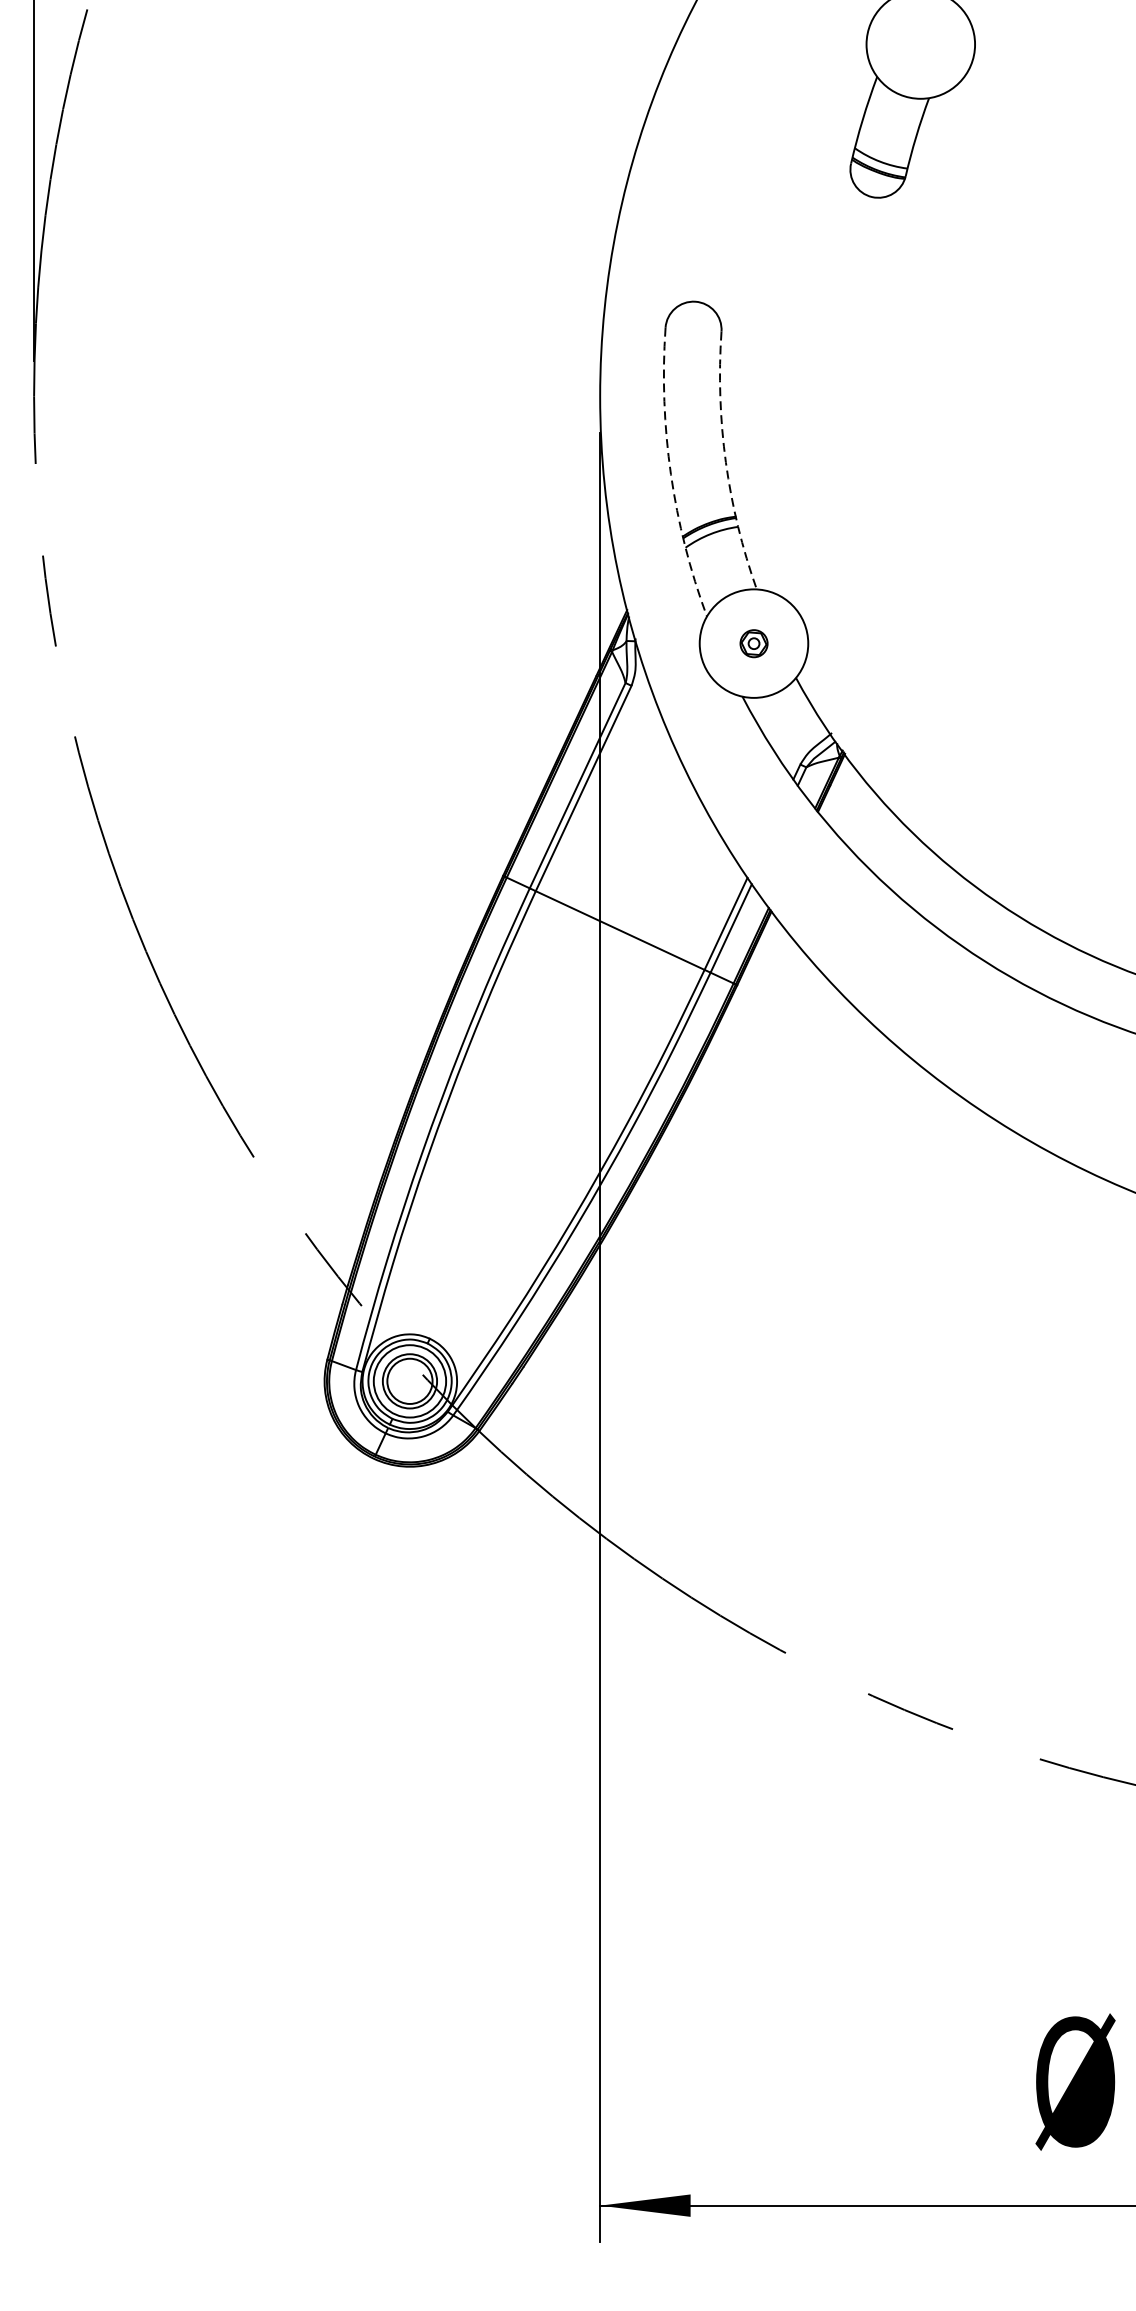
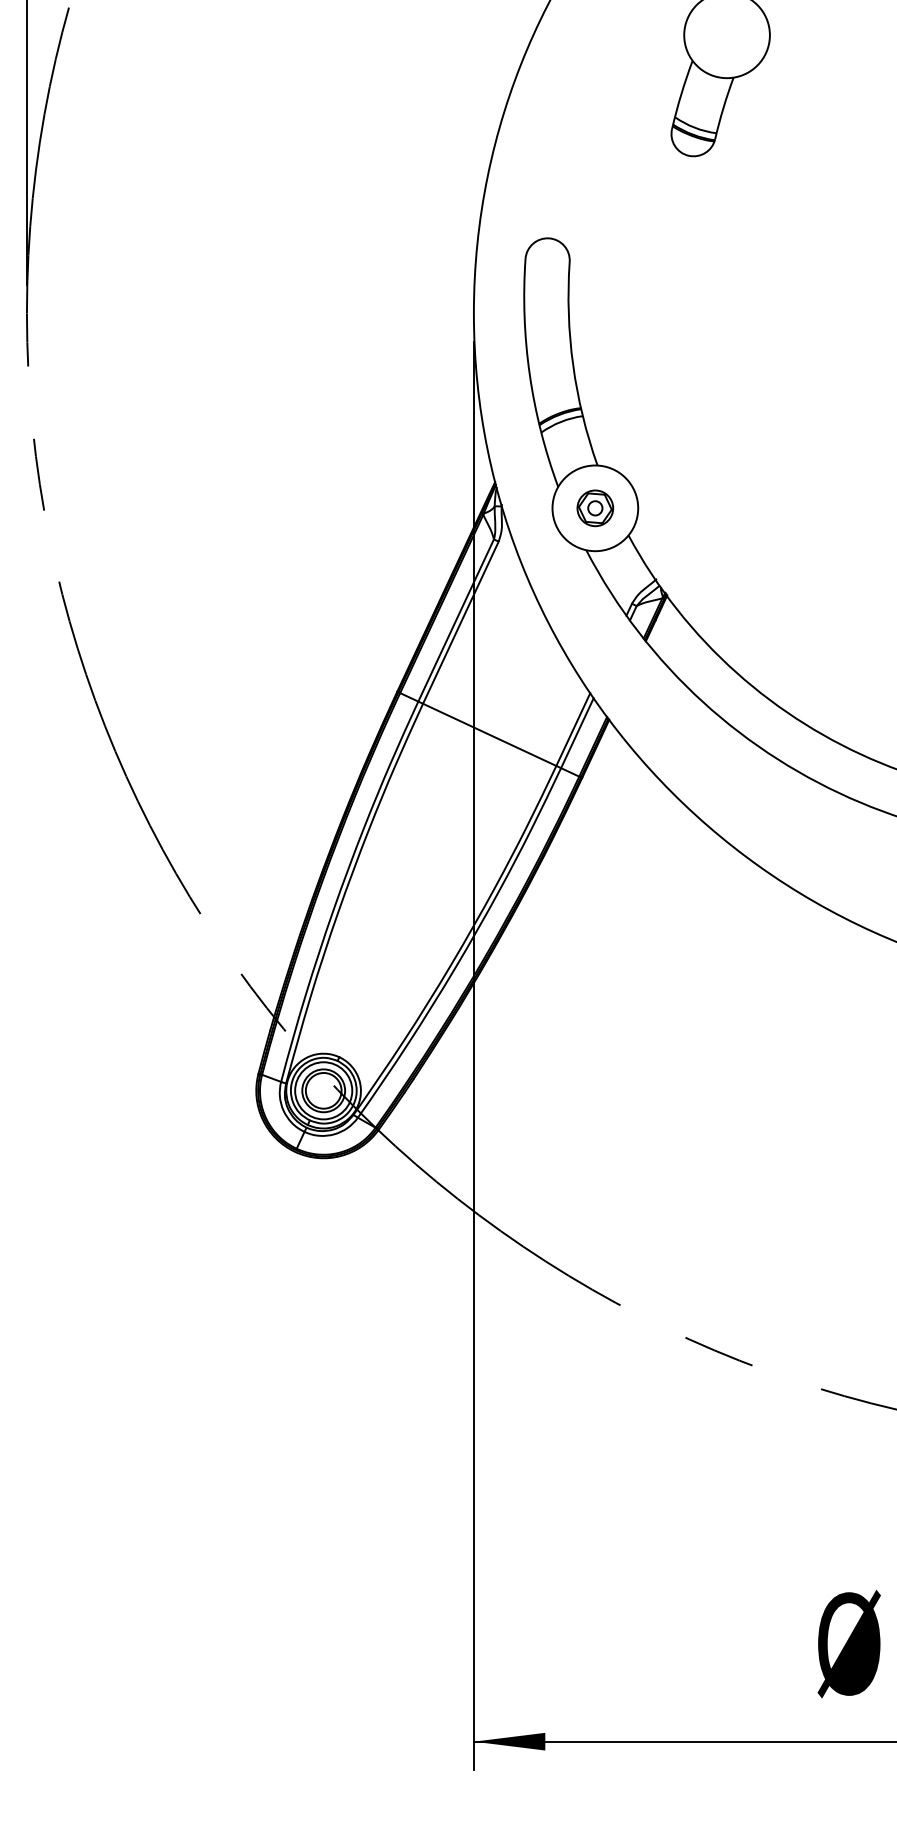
arc: (726, 462) -> (573, 365), dashed -> solid
arc: (670, 474) -> (529, 374), dashed -> solid
part: (754, 643) -> (595, 508), size x1.67

